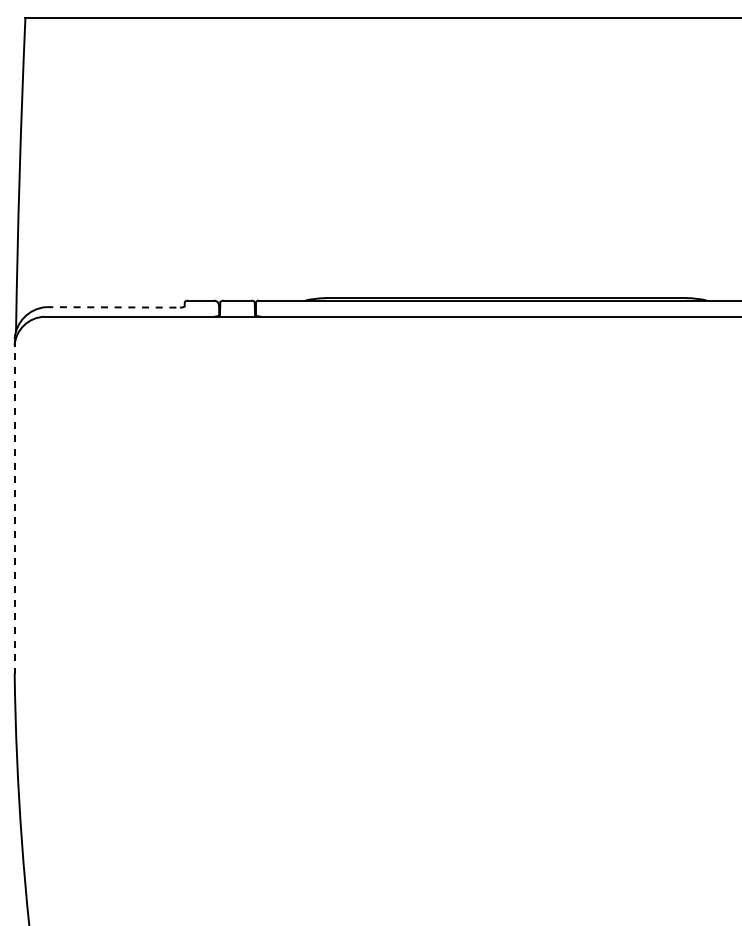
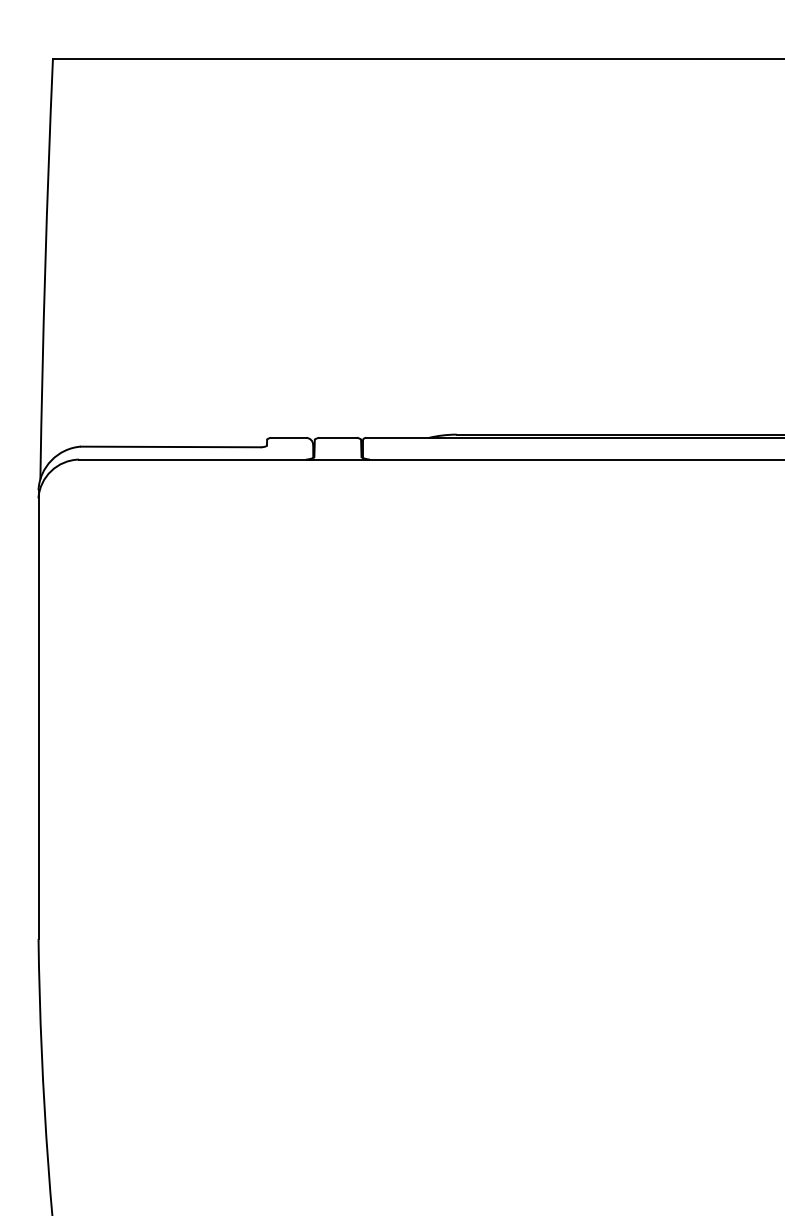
line: (113, 307) -> (171, 447), dashed -> solid
line: (14, 507) -> (38, 715), dashed -> solid

